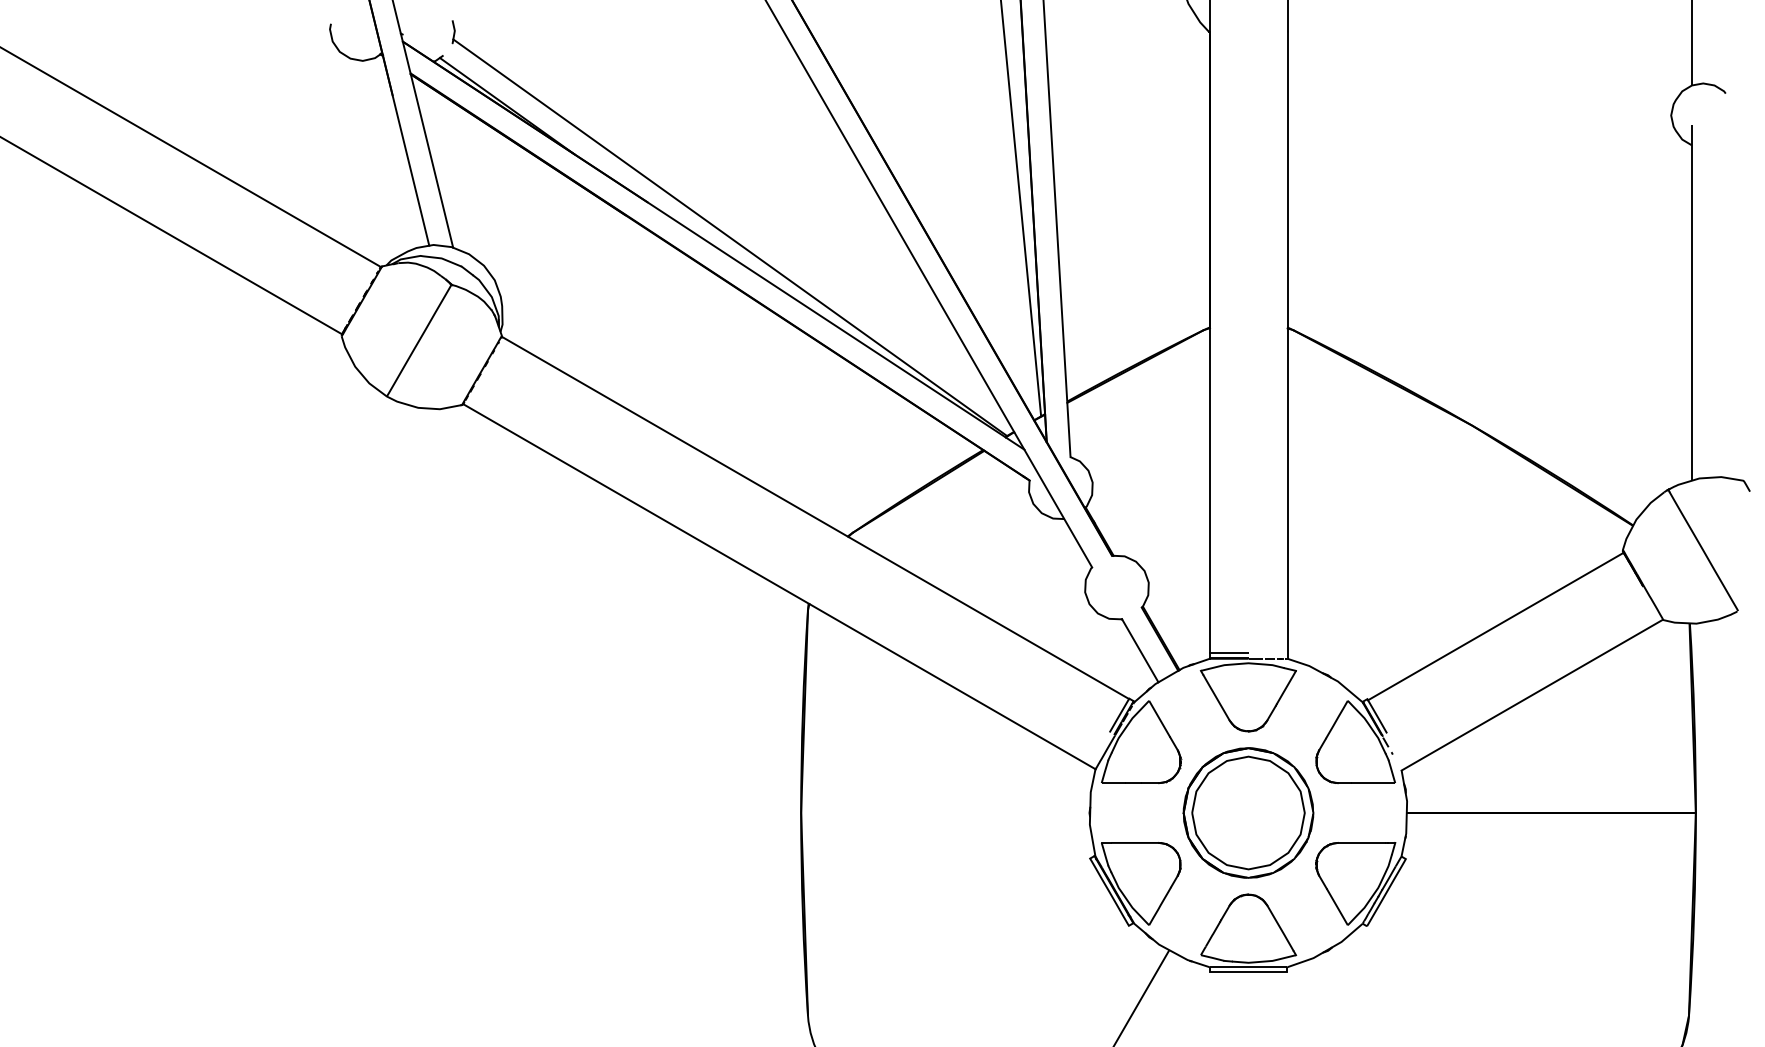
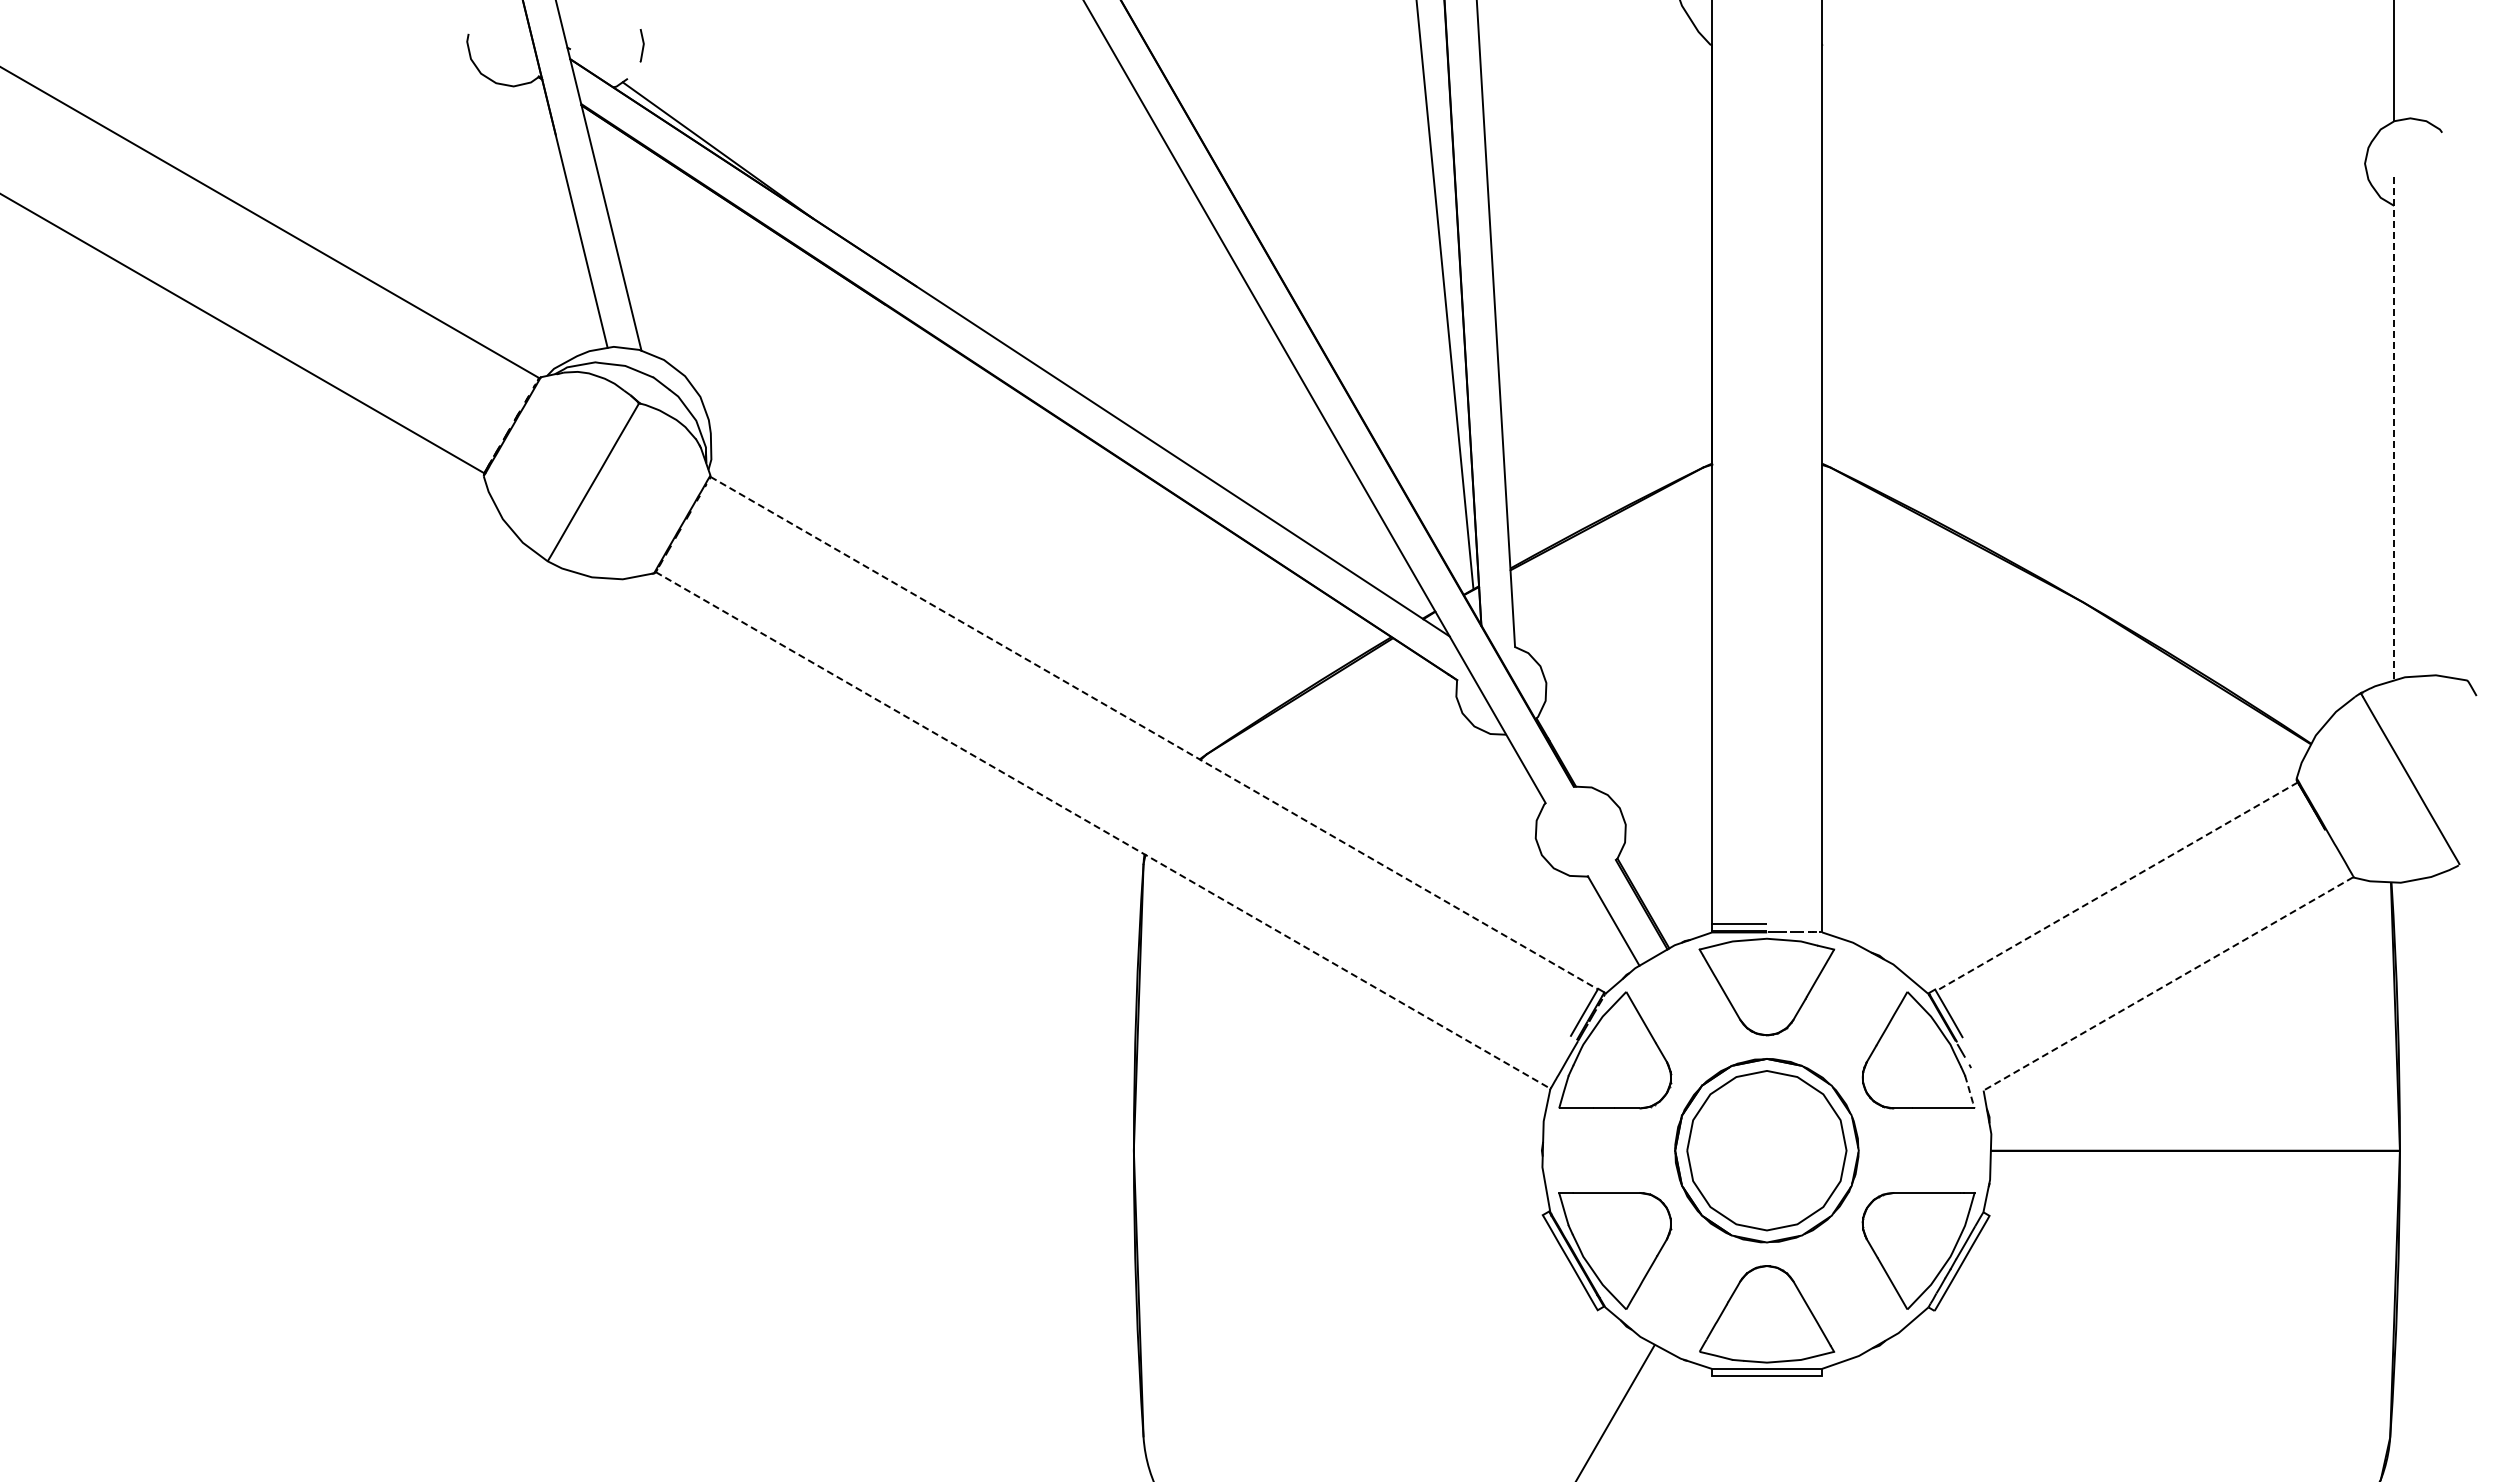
line: (730, 237) -> (1033, 336), removed
line: (1692, 303) -> (2394, 429), solid -> dashed
line: (815, 518) -> (1154, 733), solid -> dashed
line: (779, 586) -> (1103, 830), solid -> dashed
line: (1495, 626) -> (2116, 886), solid -> dashed
line: (1531, 695) -> (2167, 984), solid -> dashed
line: (1391, 771) -> (1969, 1092), solid -> dashed

